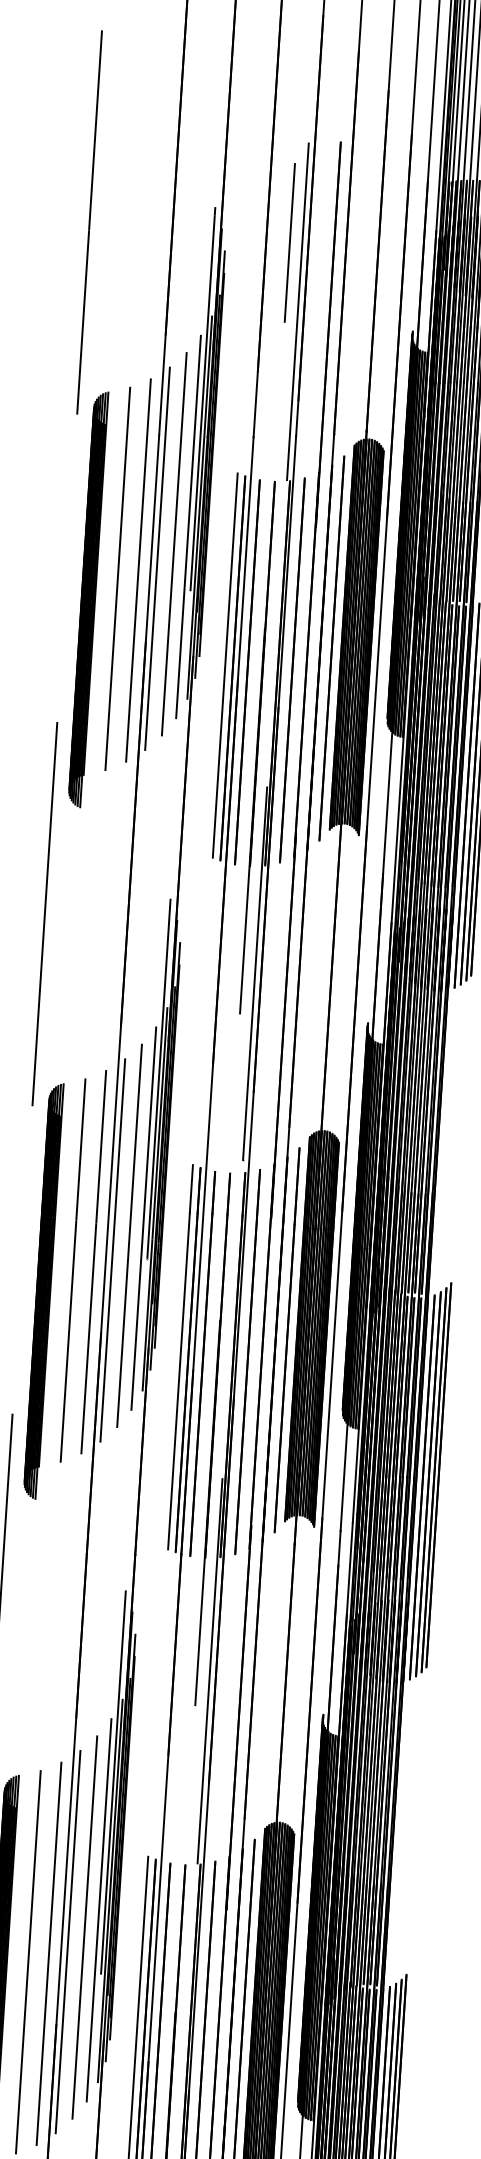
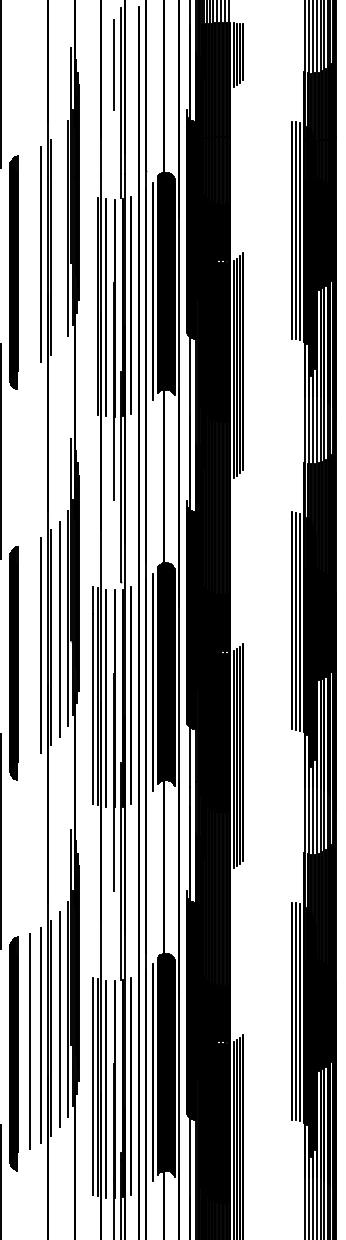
line: (174, 544) -> (60, 238), removed
line: (117, 577) -> (29, 259), removed
line: (225, 664) -> (93, 304), removed
line: (72, 1270) -> (29, 650), removed

